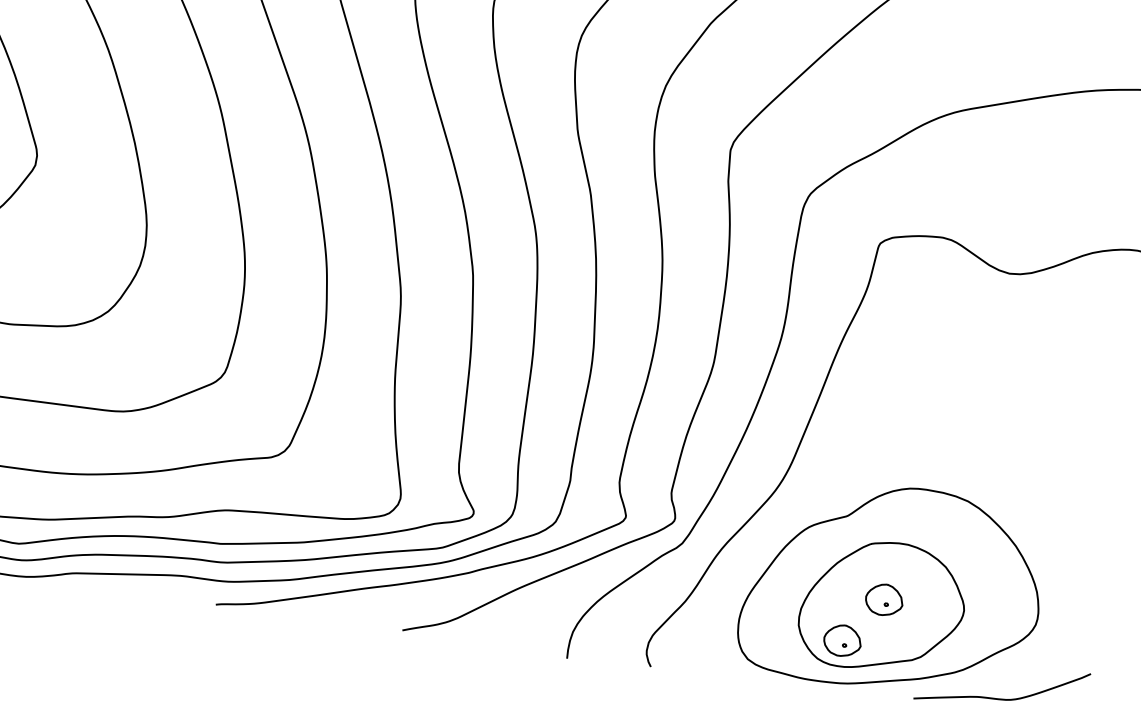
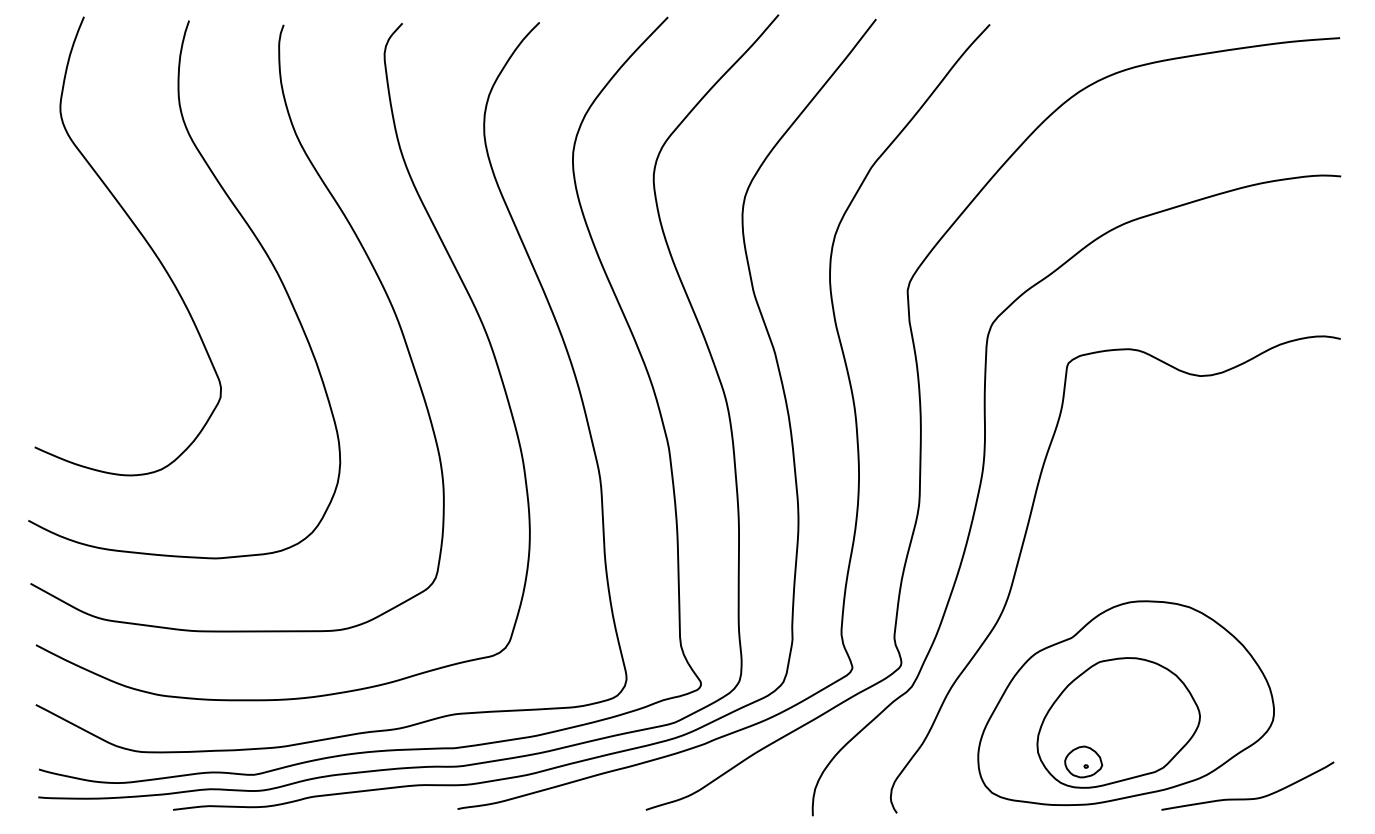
part: (884, 599) -> (1119, 715), removed

